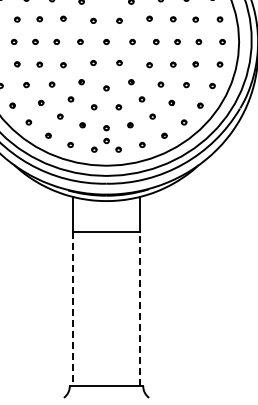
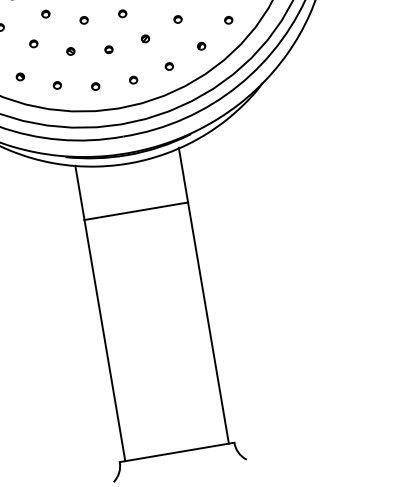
part: (106, 140) -> (112, 68), removed
line: (139, 308) -> (208, 322), dashed -> solid
line: (73, 309) -> (105, 341), dashed -> solid

